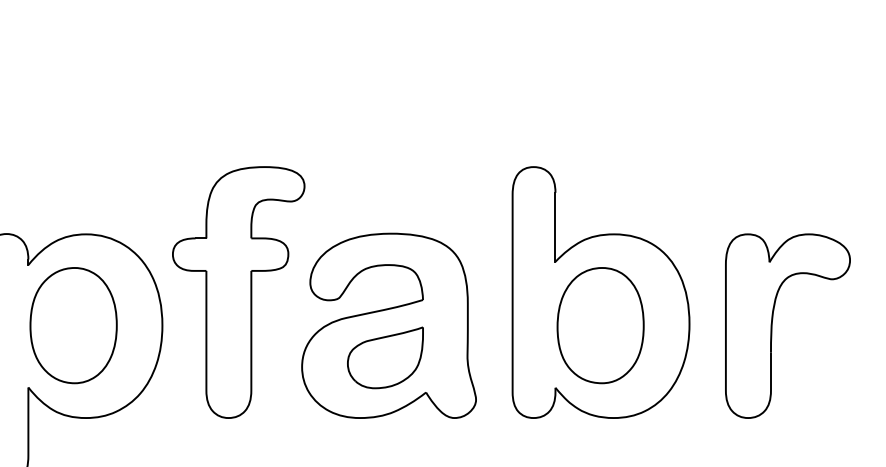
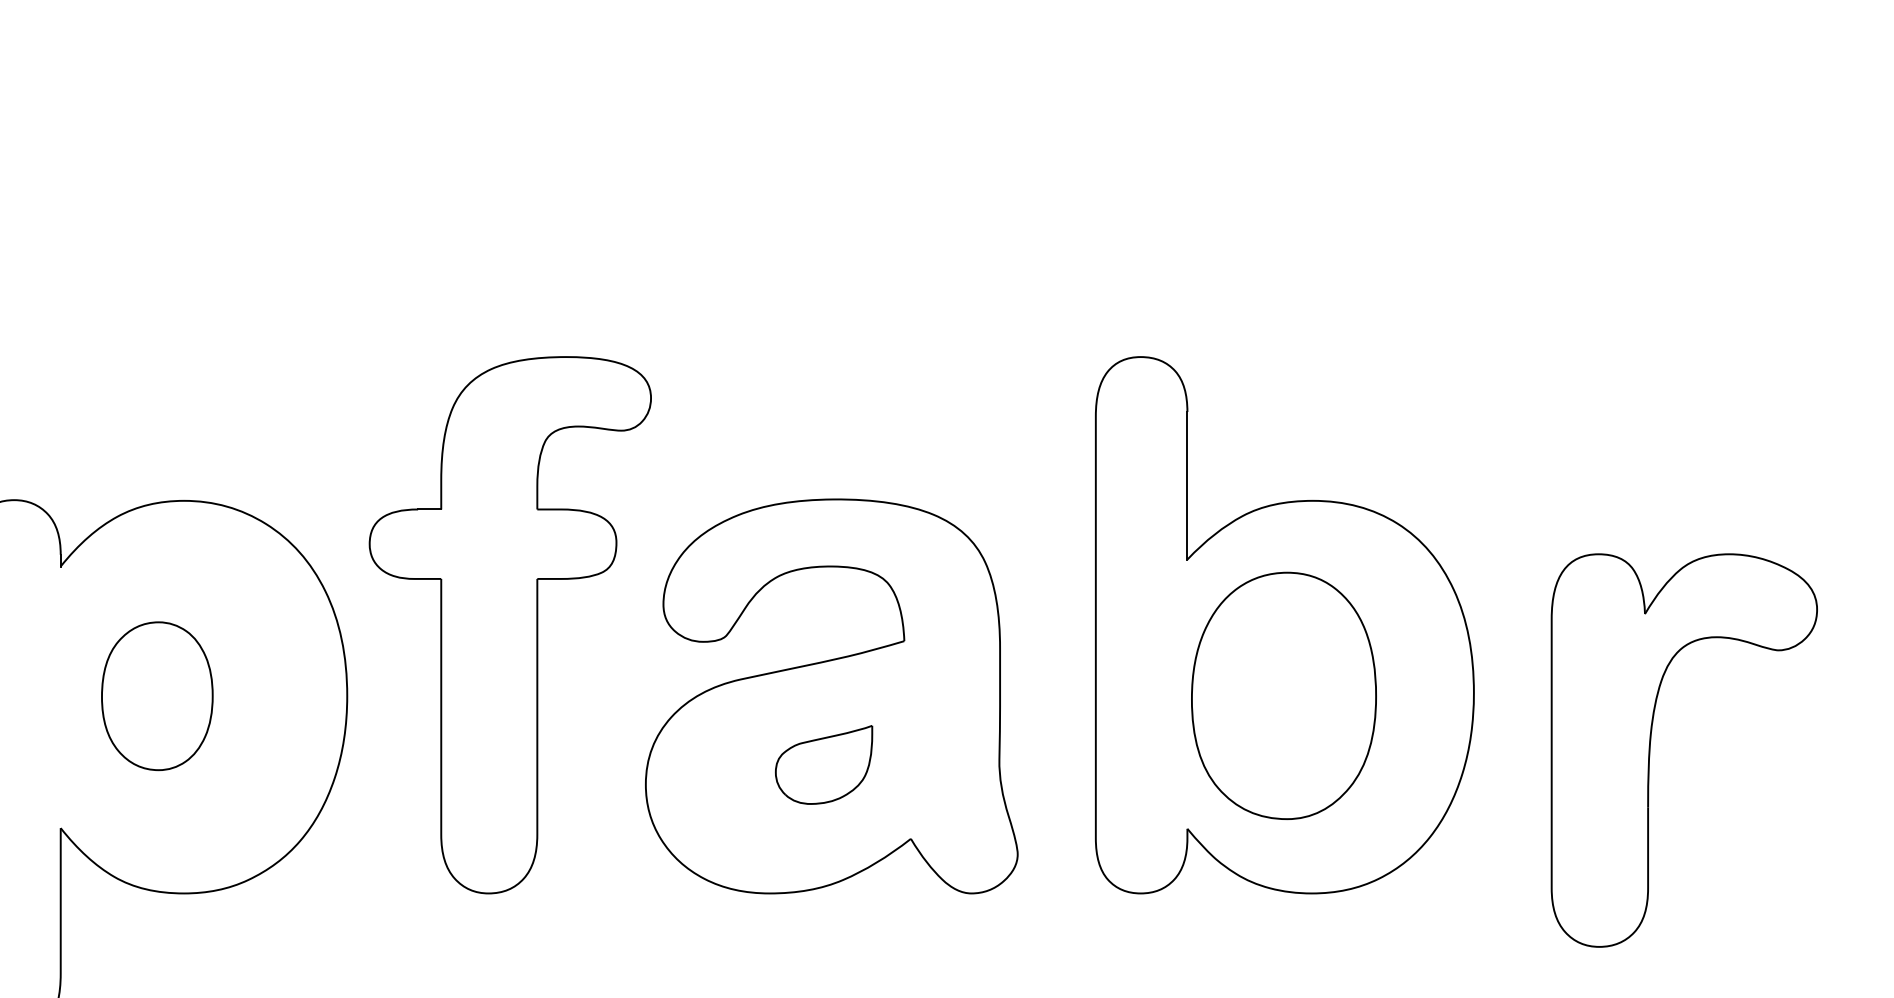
part: (73, 325) -> (157, 695), size x0.6
part: (772, 325) -> (1651, 749), moved
part: (385, 357) -> (824, 764), size x0.6

